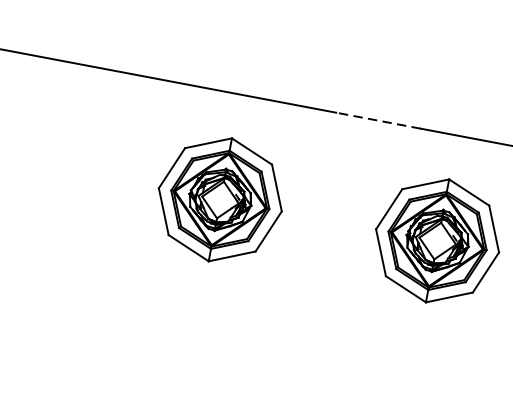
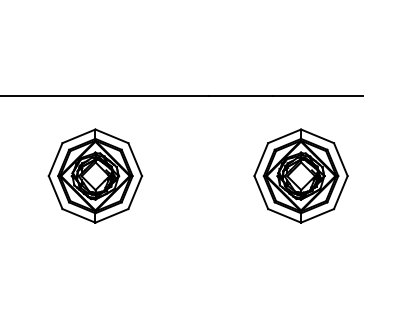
line: (377, 120) -> (240, 96), dashed -> solid
part: (220, 199) -> (95, 175), moved

